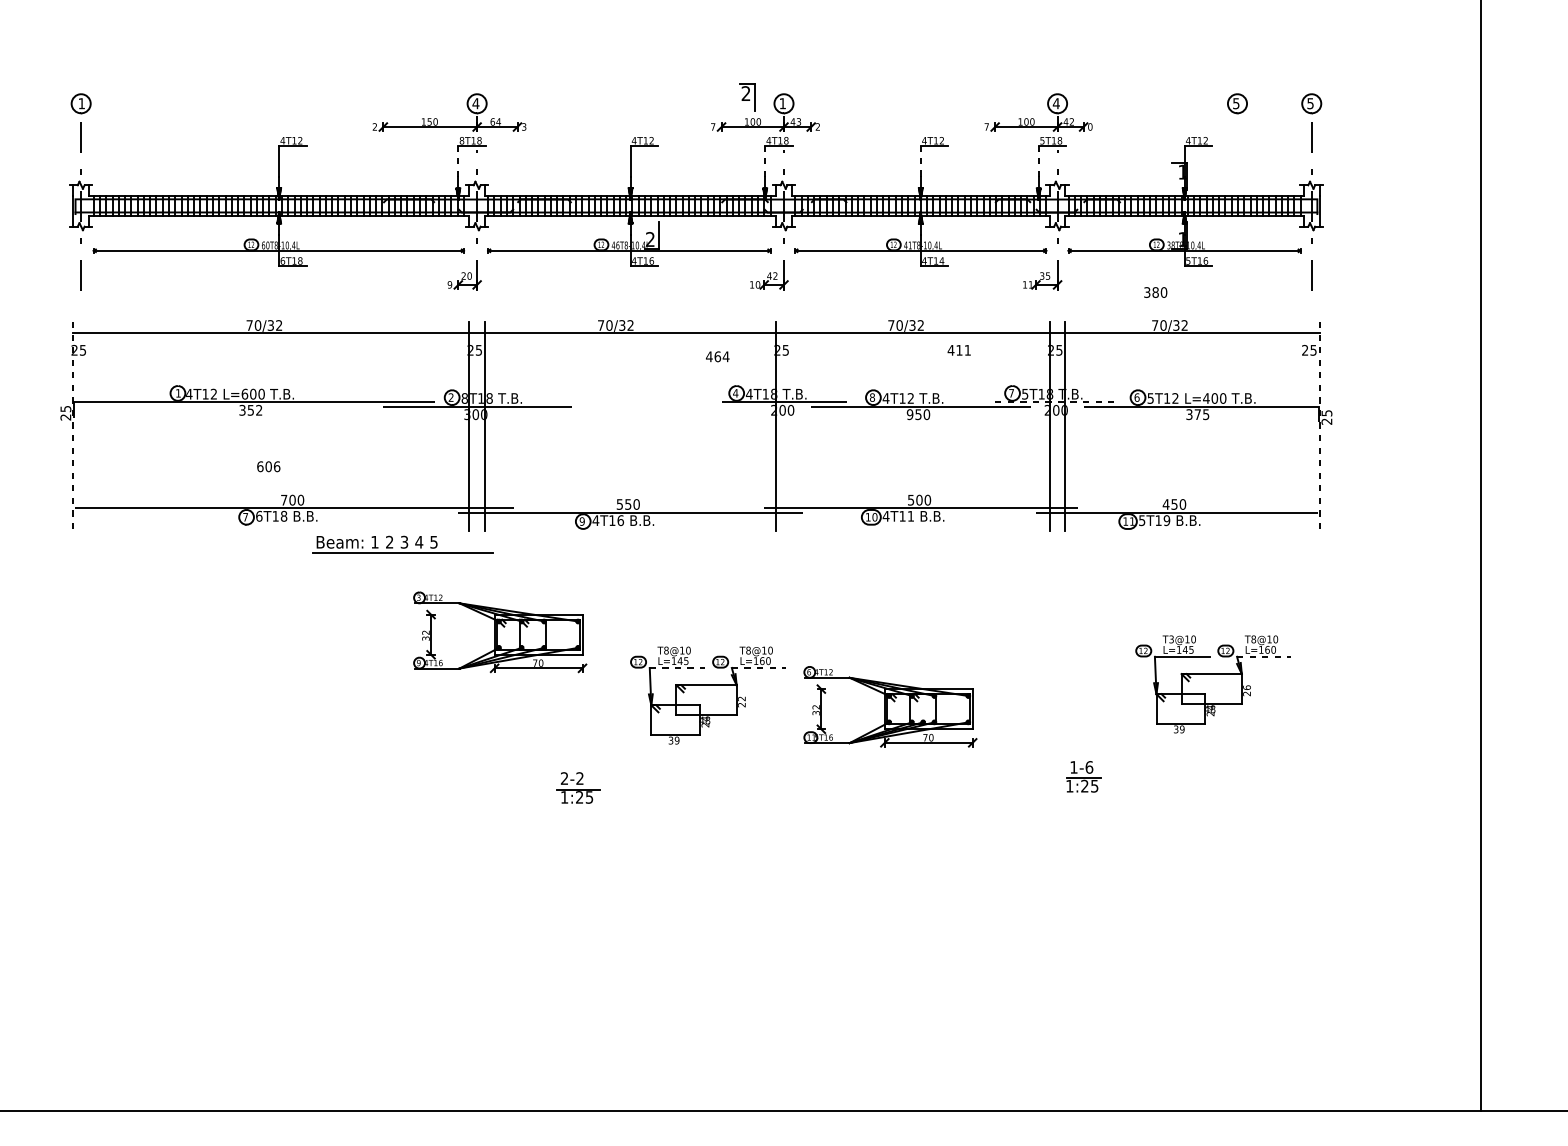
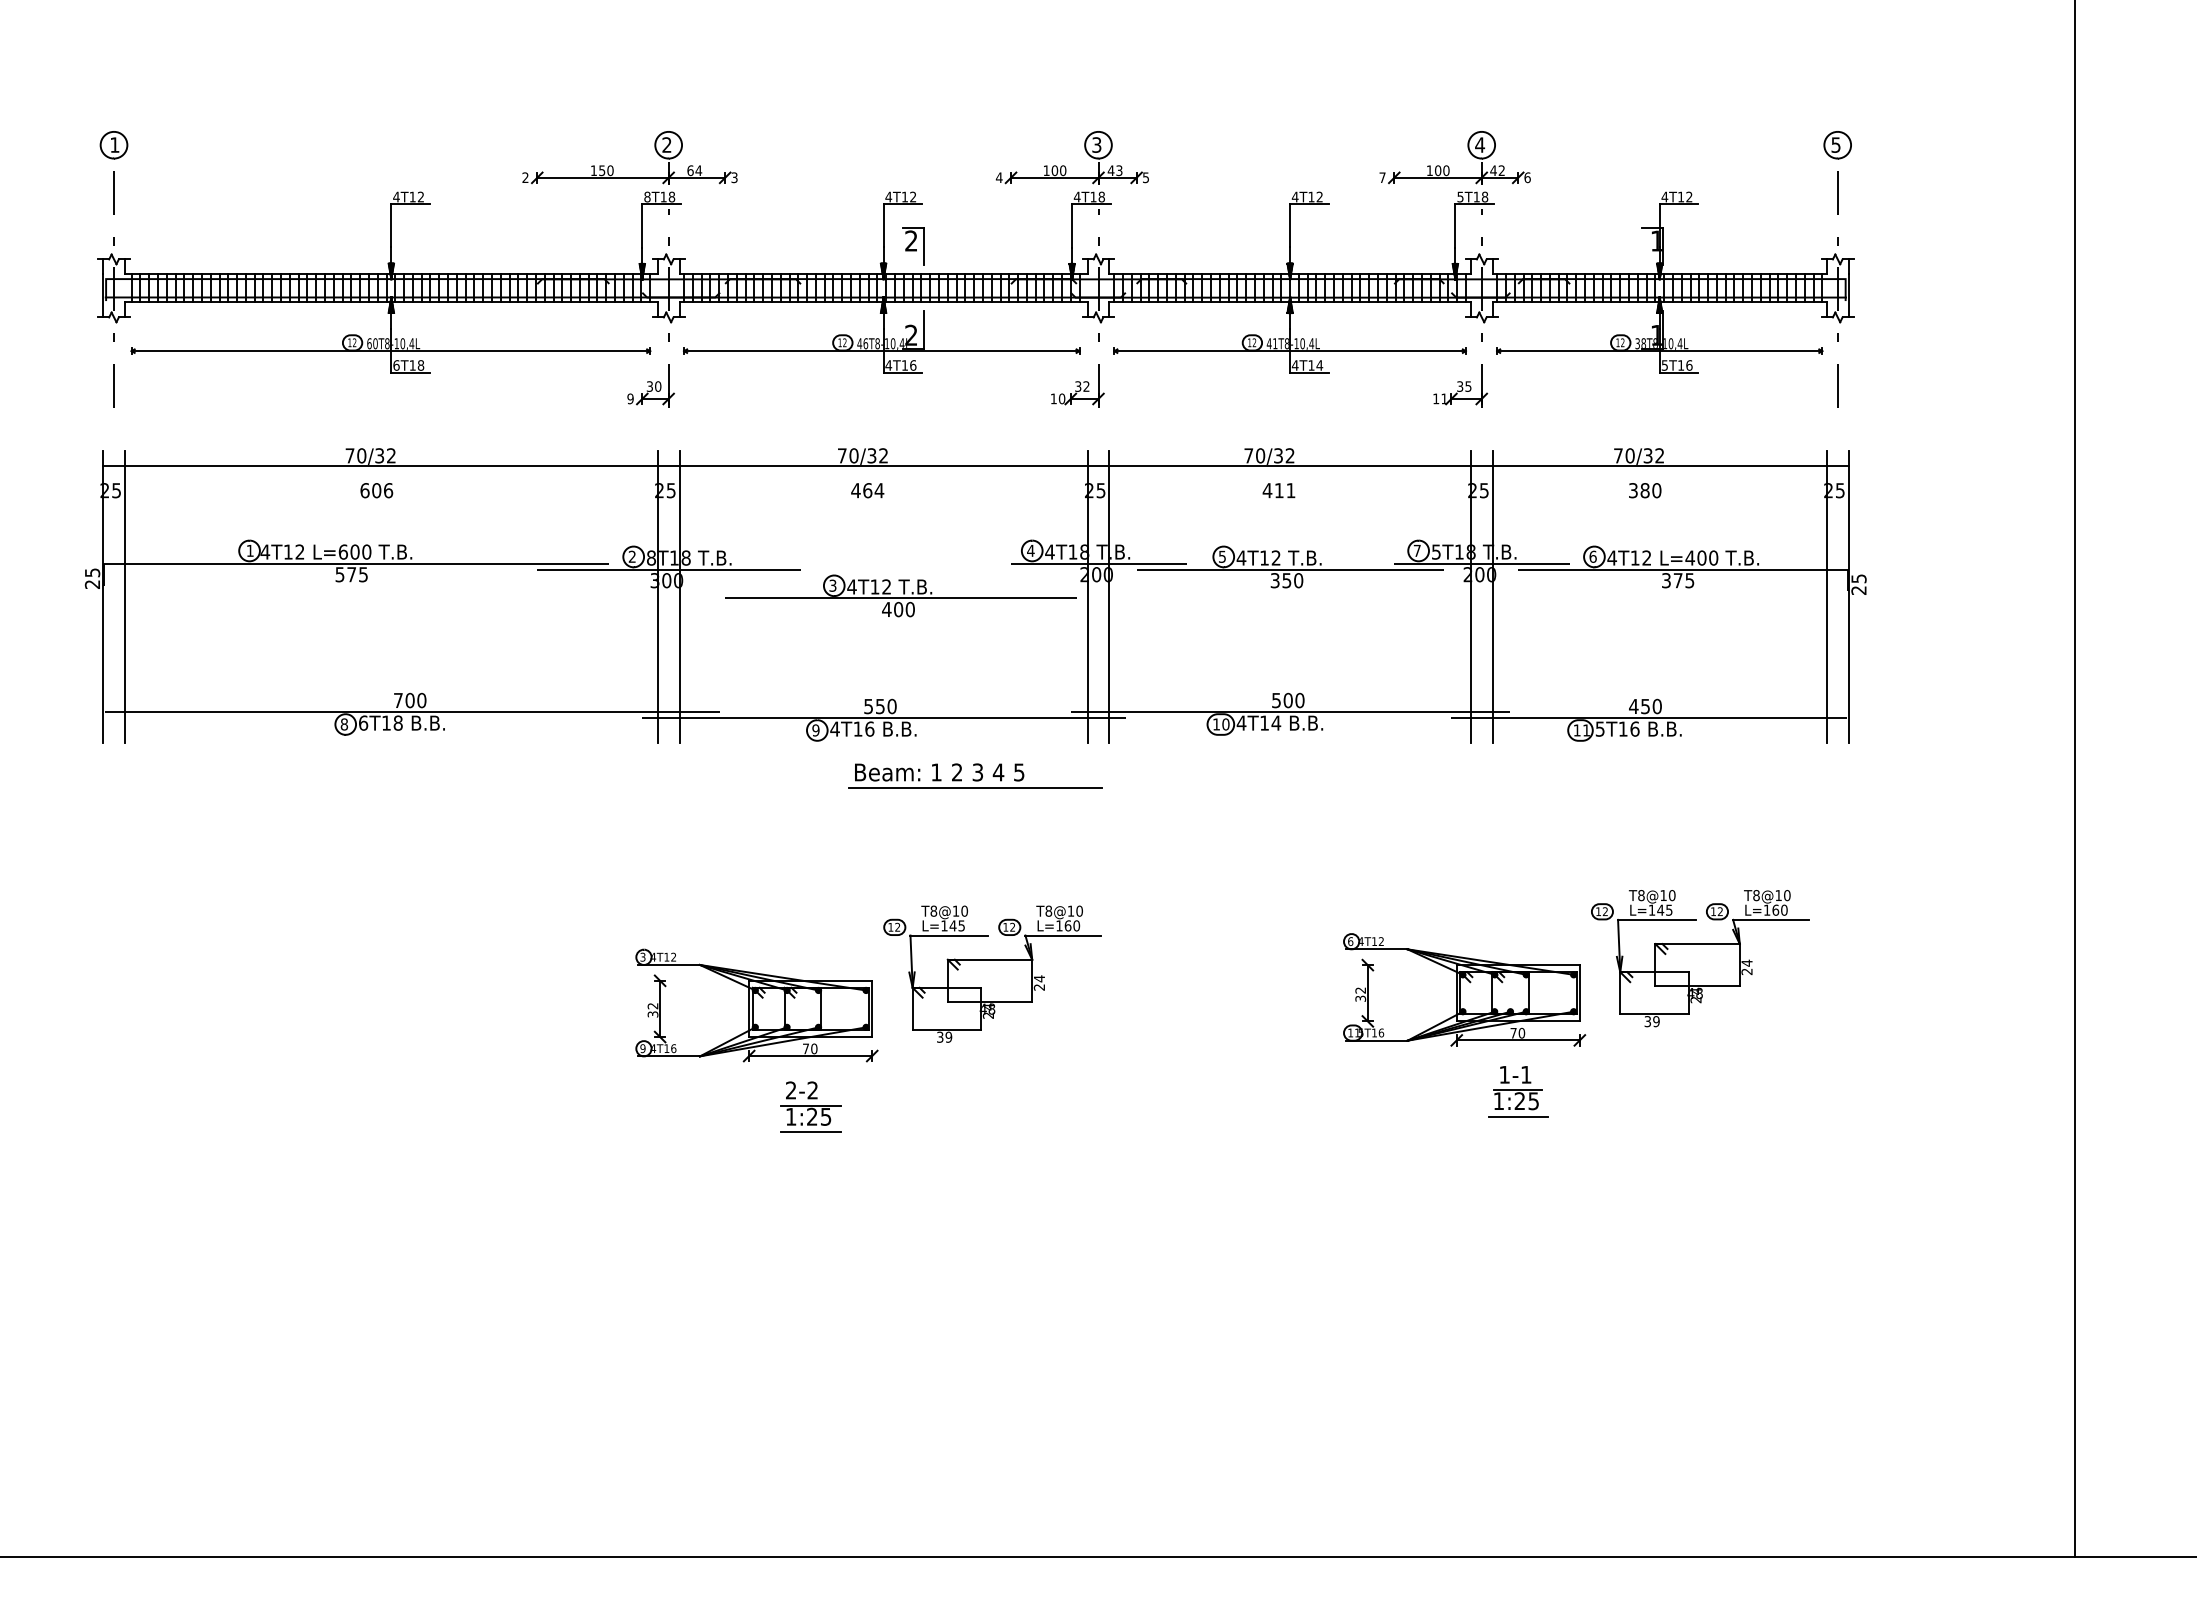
part: (747, 97) -> (913, 246), moved
text: (475, 103) -> (666, 144), 4 -> 2
text: (782, 103) -> (1096, 144), 1 -> 3
part: (1237, 103) -> (1733, 145), removed
text: (712, 126) -> (998, 177), 7 -> 4
text: (817, 126) -> (1145, 177), 2 -> 5
text: (1090, 126) -> (1527, 177), 0 -> 6
line: (458, 161) -> (642, 225), dashed -> solid
line: (765, 161) -> (1072, 225), dashed -> solid
line: (921, 161) -> (1290, 225), dashed -> solid
line: (1038, 161) -> (1455, 225), dashed -> solid
text: (463, 276) -> (649, 386), 20 -> 30
text: (769, 276) -> (1077, 386), 42 -> 32
text: (1155, 292) -> (1645, 490), moved
text: (958, 350) -> (1278, 490), moved
text: (717, 356) -> (867, 490), moved
text: (872, 397) -> (1222, 556), 8 -> 5
text: (1150, 398) -> (1611, 557), 5T12 -> 4T12
line: (1058, 402) -> (1482, 563), dashed -> solid
text: (250, 410) -> (351, 574), 352 -> 575
text: (909, 414) -> (1274, 580), 950 -> 350
line: (89, 425) -> (125, 596), added
part: (642, 425) -> (900, 595), added
line: (791, 425) -> (1109, 596), added
line: (1303, 425) -> (1826, 596), added
line: (73, 426) -> (103, 597), dashed -> solid
line: (1319, 426) -> (1848, 597), dashed -> solid
text: (268, 466) -> (376, 490), moved
text: (911, 515) -> (1276, 722), 4T11 -> 4T14
text: (245, 517) -> (344, 724), 7 -> 8
text: (1166, 520) -> (1634, 728), 5T19 -> 5T16
part: (402, 544) -> (975, 775), moved
part: (499, 632) -> (756, 1005), moved
text: (1171, 639) -> (1641, 895), T3@10 -> T8@10
line: (1264, 656) -> (1771, 919), dashed -> solid
line: (677, 667) -> (949, 935), dashed -> solid
line: (759, 667) -> (1063, 935), dashed -> solid
text: (1246, 687) -> (1746, 962), 26 -> 24
text: (741, 698) -> (1038, 978), 22 -> 24
part: (890, 706) -> (1464, 989), moved
text: (1089, 767) -> (1526, 1074), 1-6 -> 1-1
line: (1083, 797) -> (1518, 1116), added
line: (578, 808) -> (810, 1132), added

